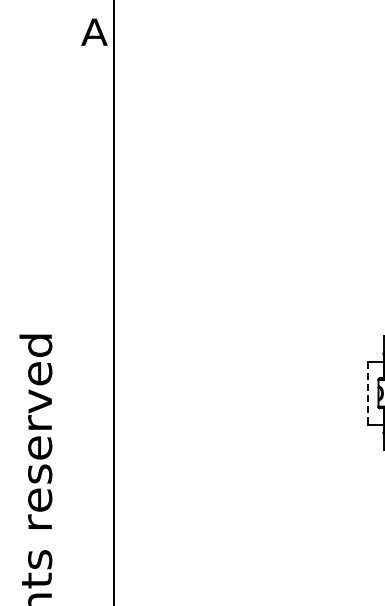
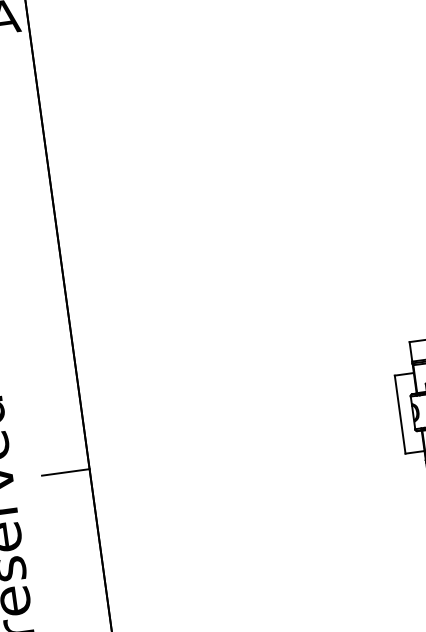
line: (368, 393) -> (400, 414), dashed -> solid
line: (94, 402) -> (65, 471), added

